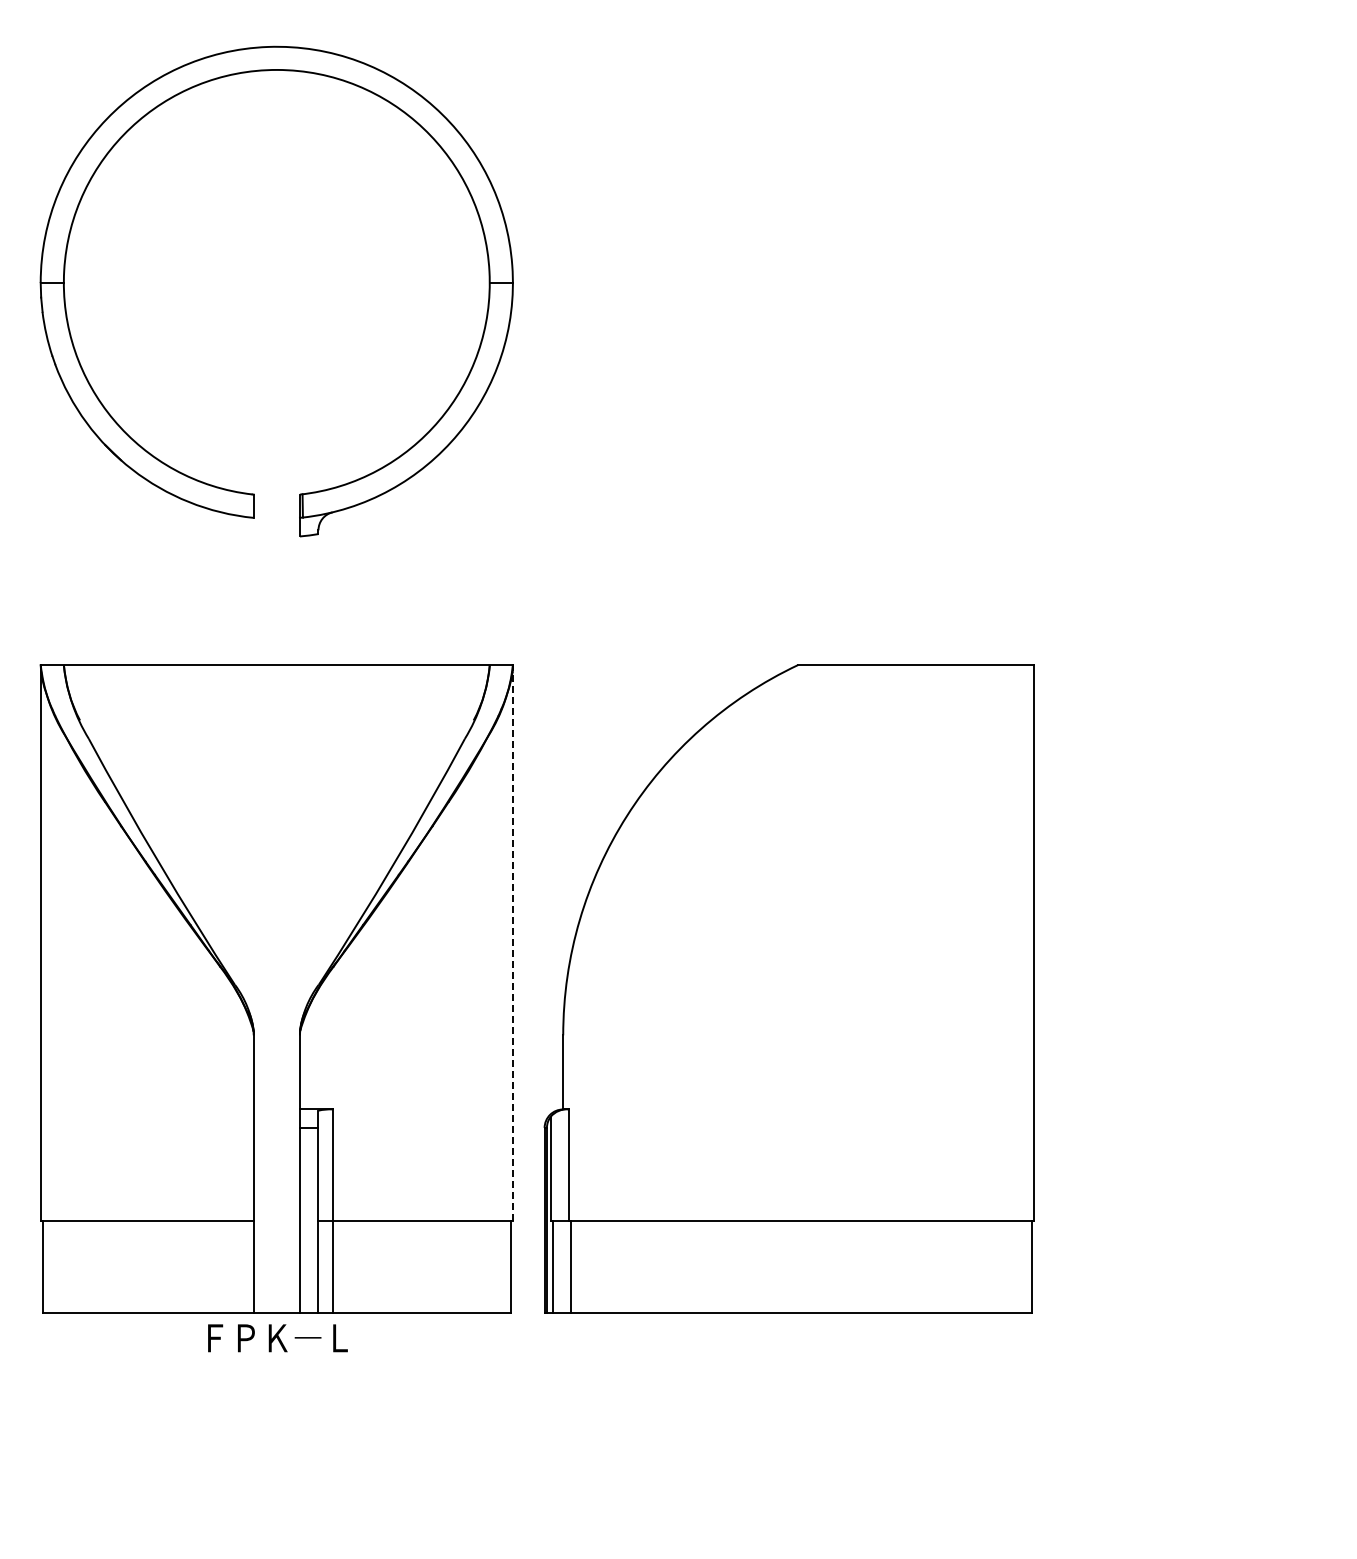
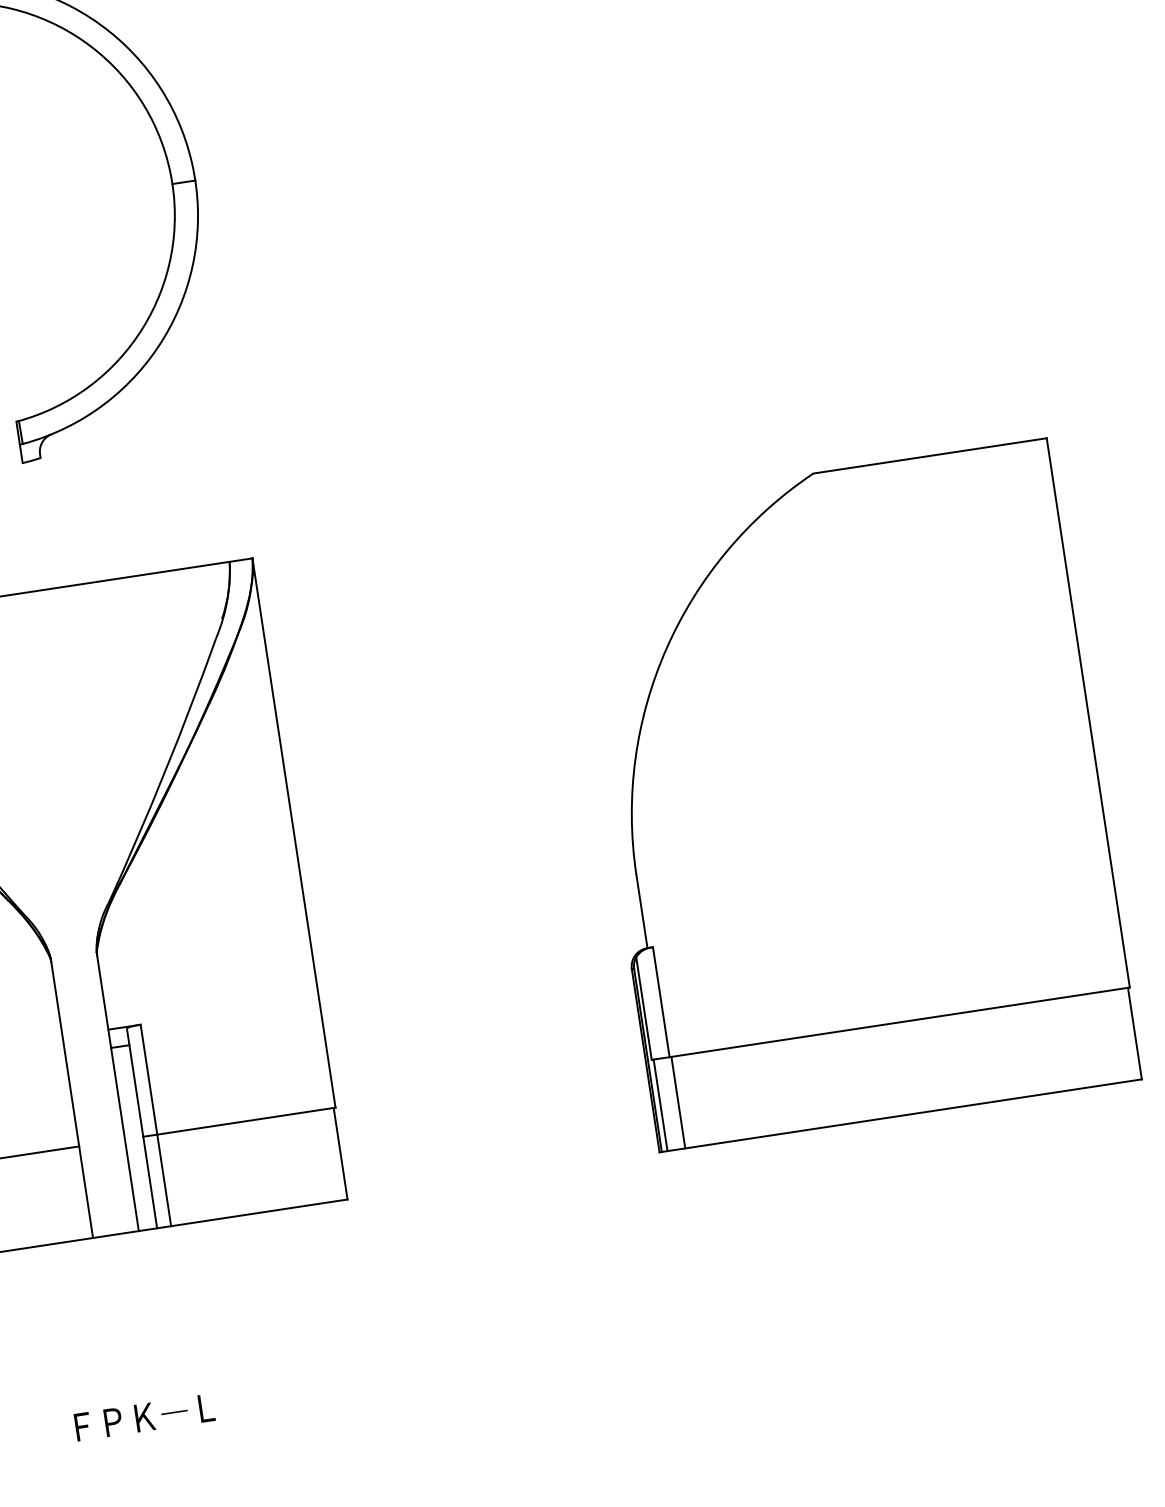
line: (512, 942) -> (293, 832), dashed -> solid
part: (788, 988) -> (852, 794), moved
text: (277, 1338) -> (144, 1417), moved

